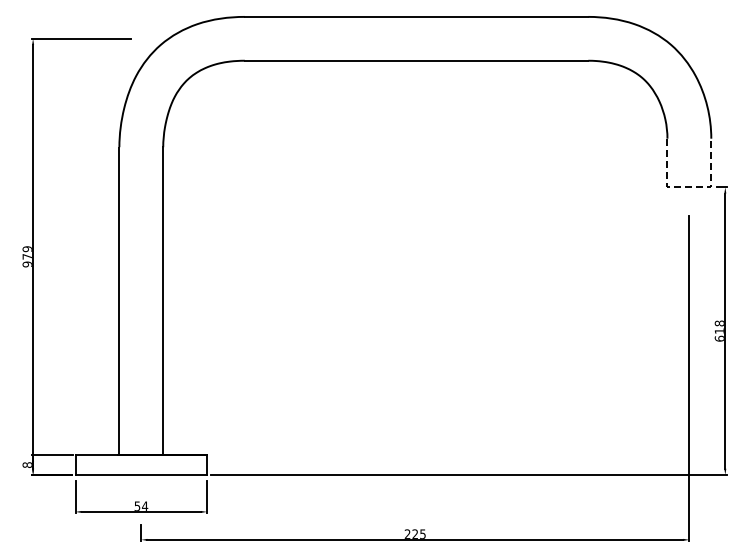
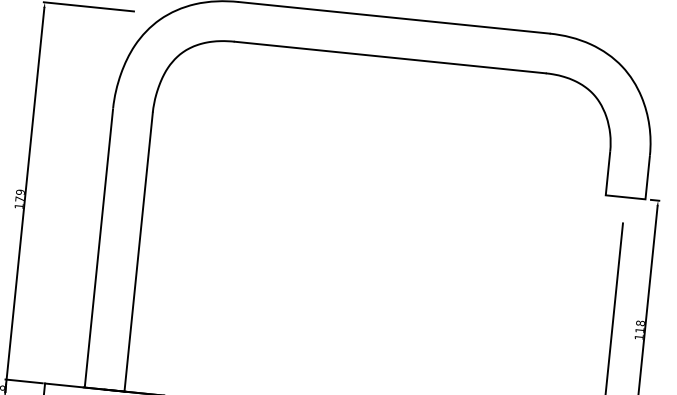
line: (689, 187) -> (625, 197), dashed -> solid
text: (26, 264) -> (18, 206), 979 -> 179
text: (718, 338) -> (638, 336), 618 -> 118

